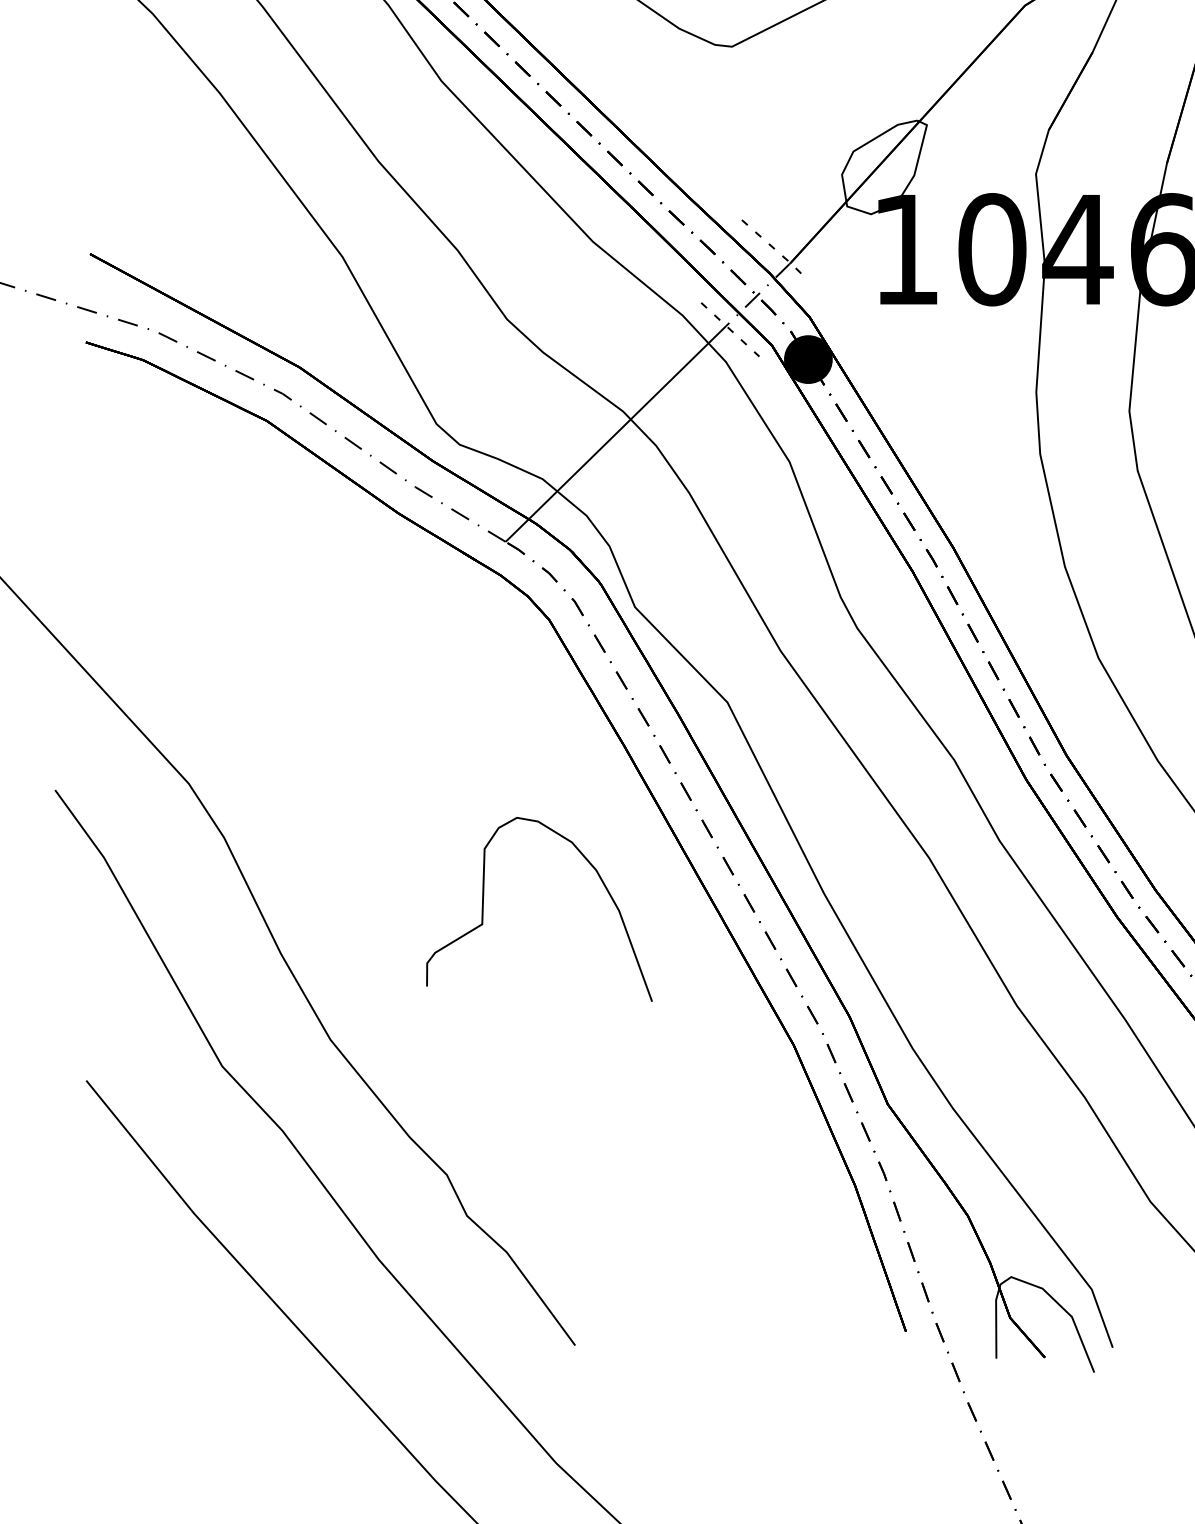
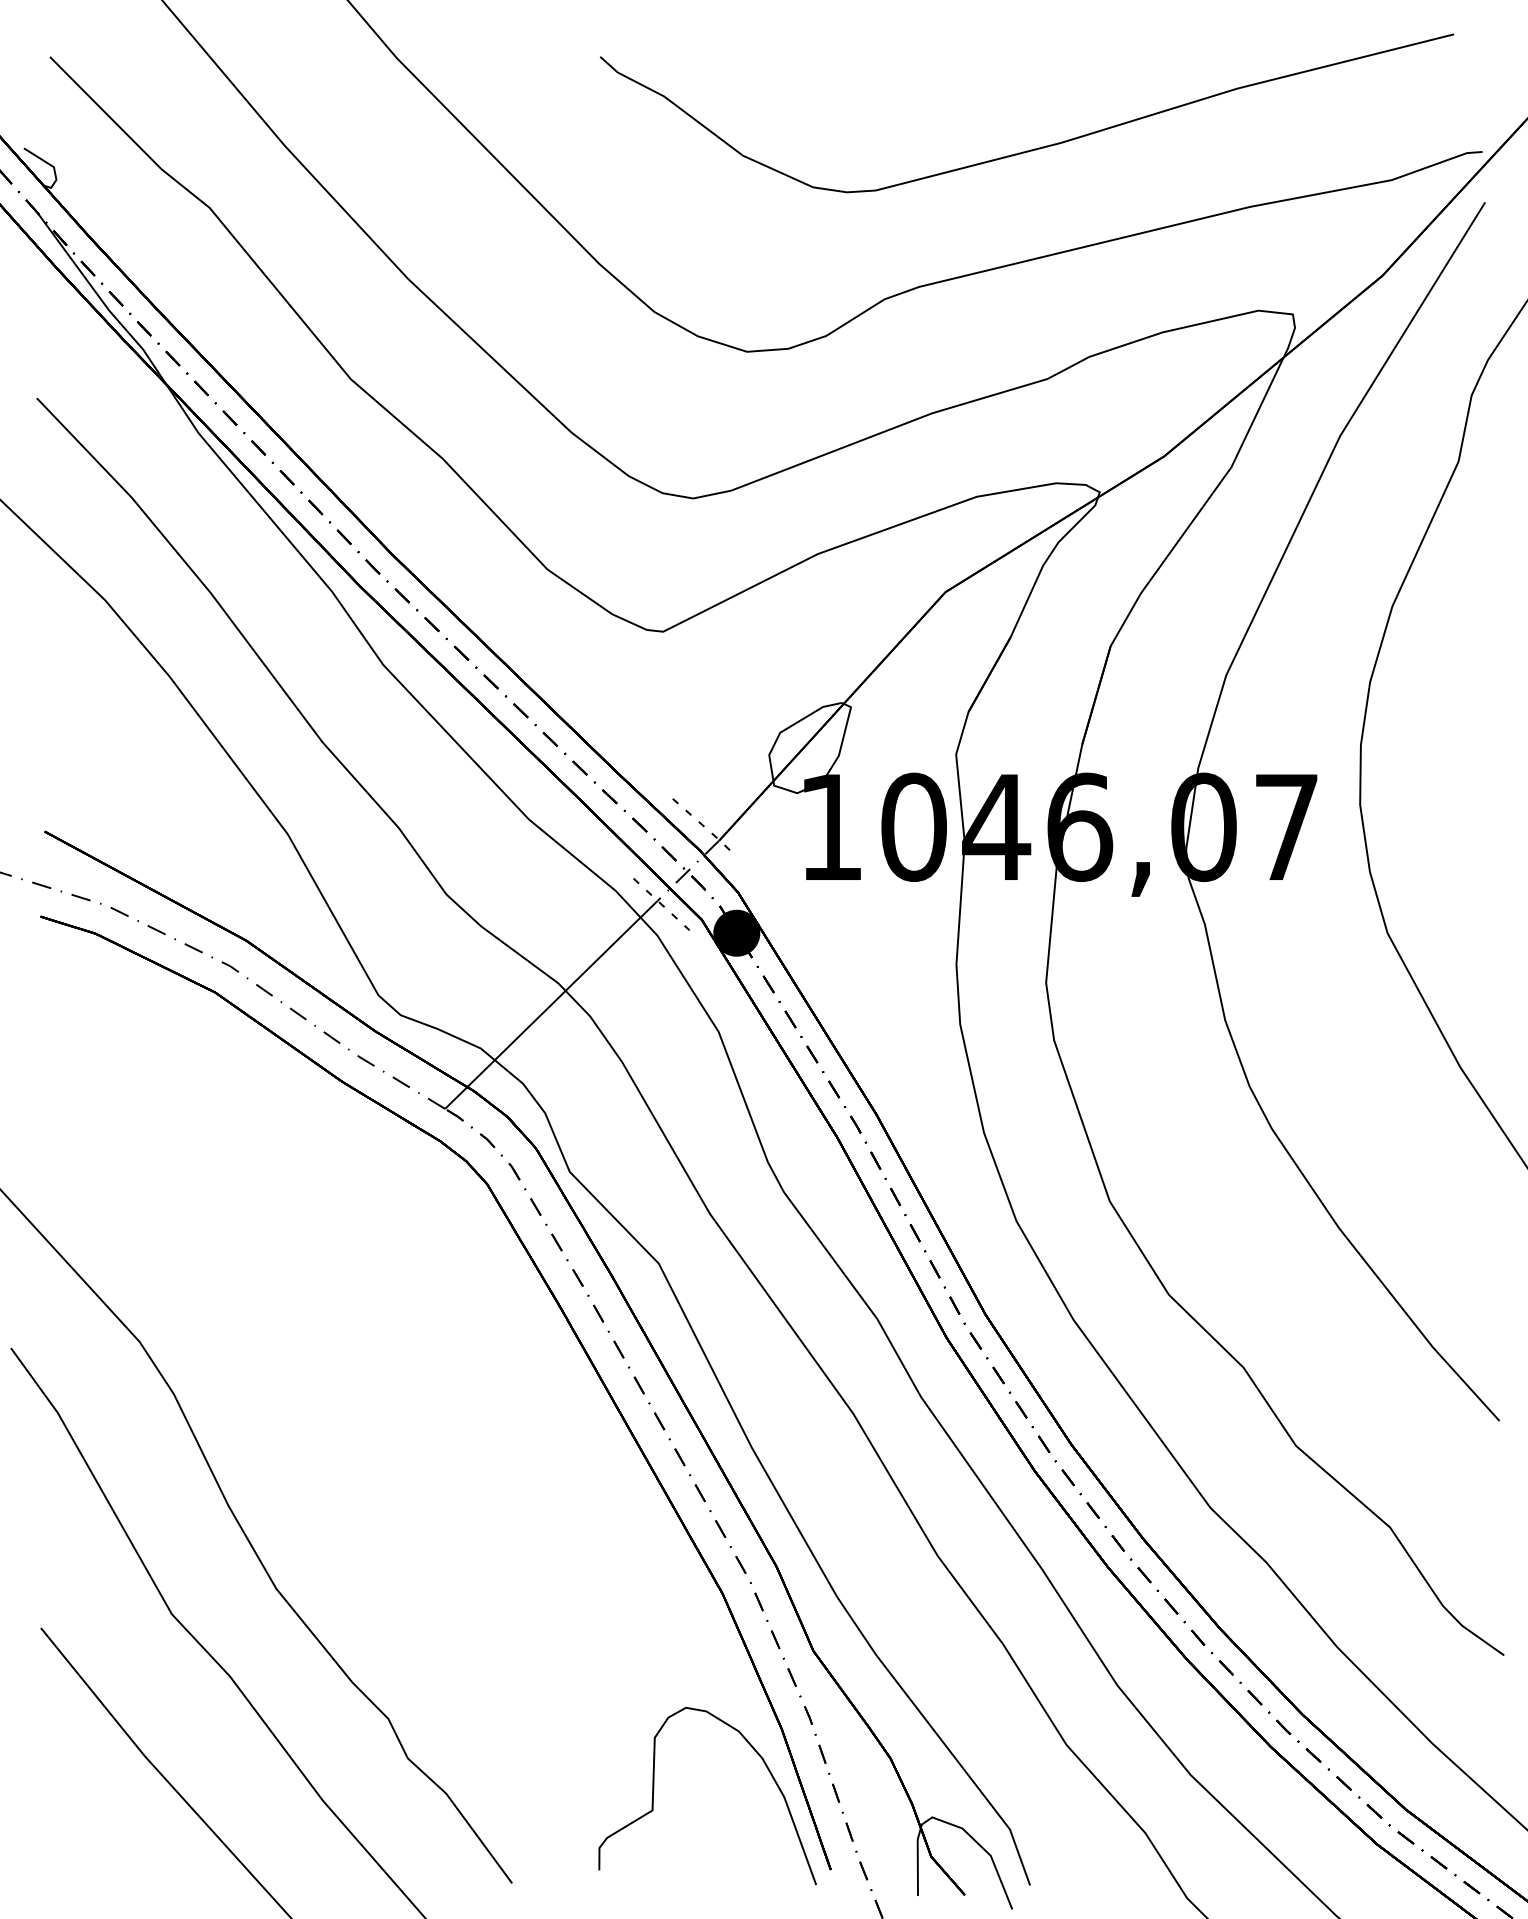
curve: (484, 903) -> (654, 1790), moved

